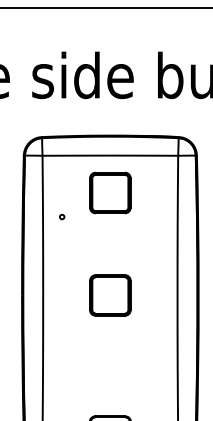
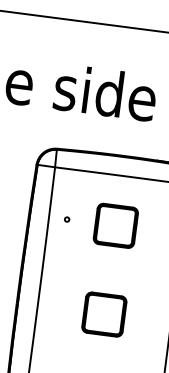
part: (110, 192) -> (116, 225), moved
part: (62, 216) -> (67, 219), moved

